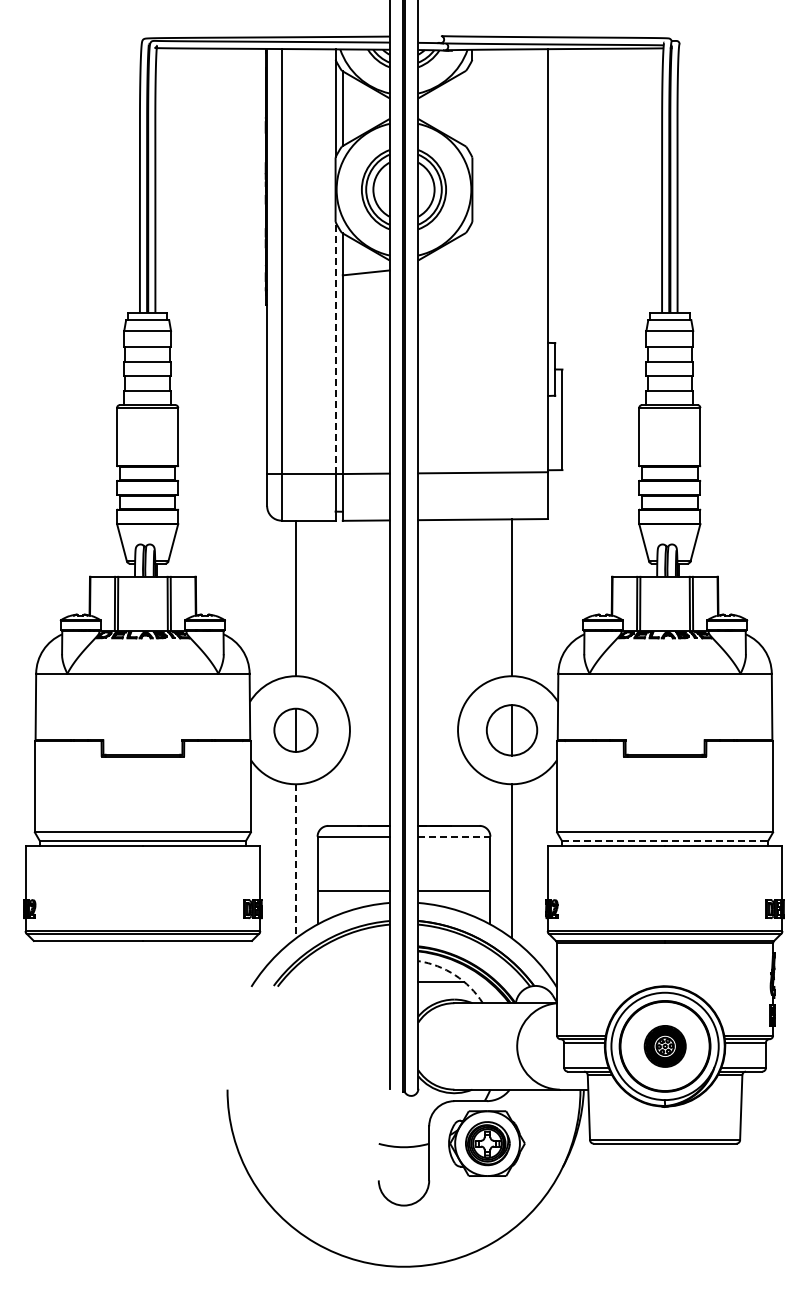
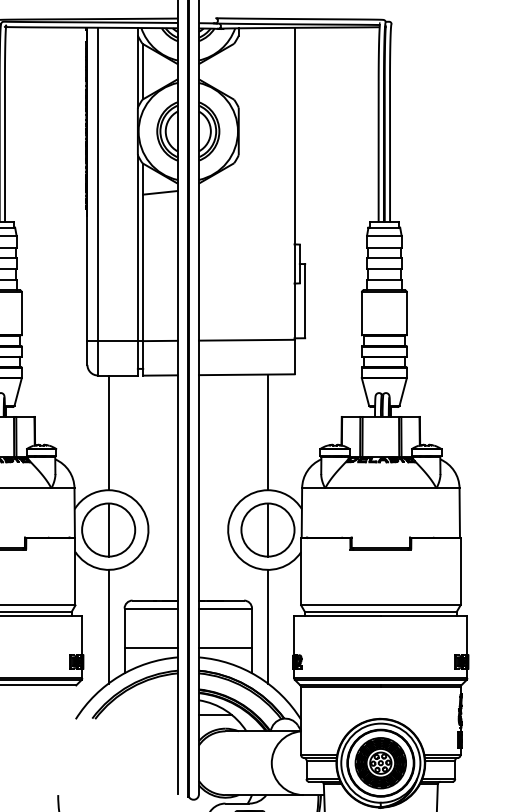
line: (335, 347) -> (137, 247), dashed -> solid
part: (295, 730) -> (108, 530), size x1.67
part: (511, 730) -> (267, 530), size x1.43
line: (454, 836) -> (225, 608), dashed -> solid
line: (665, 841) -> (381, 612), dashed -> solid
line: (295, 861) -> (108, 626), dashed -> solid
arc: (455, 975) -> (226, 710), dashed -> solid
part: (665, 1046) -> (381, 763), size x1.67

